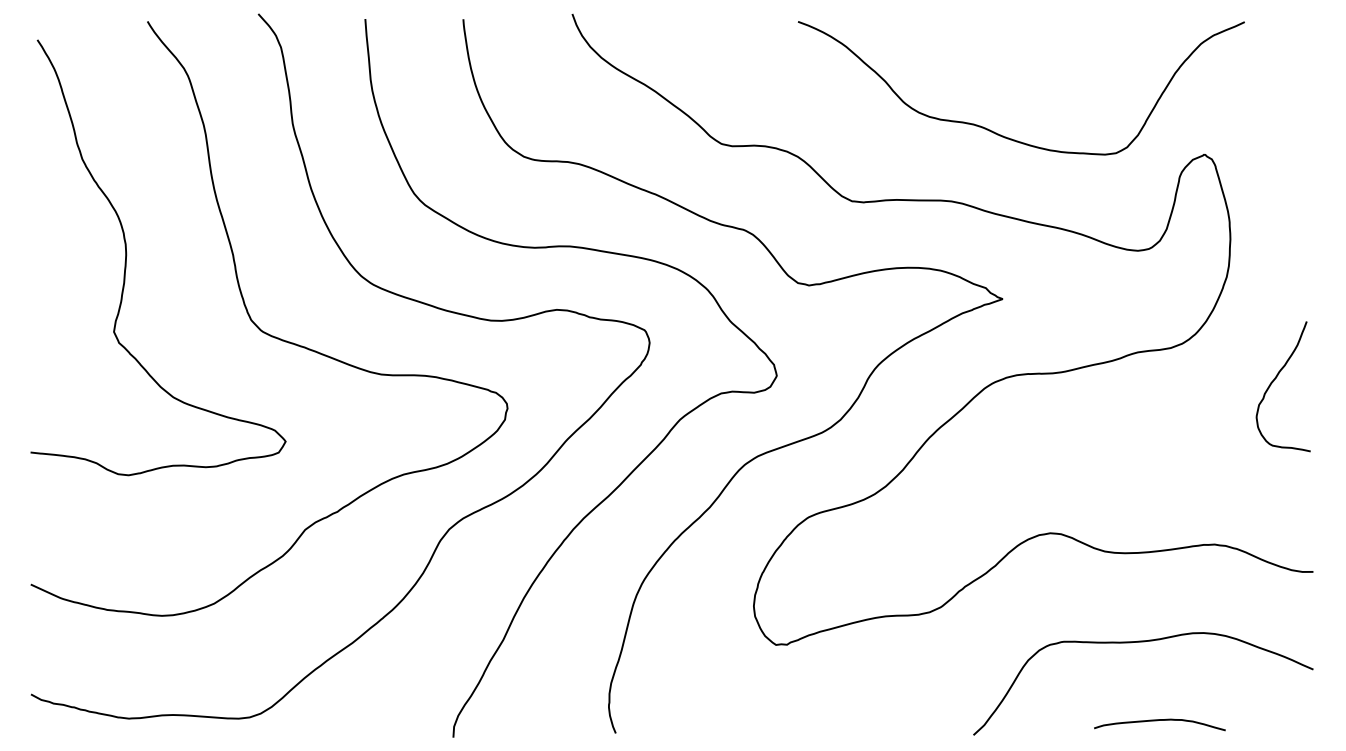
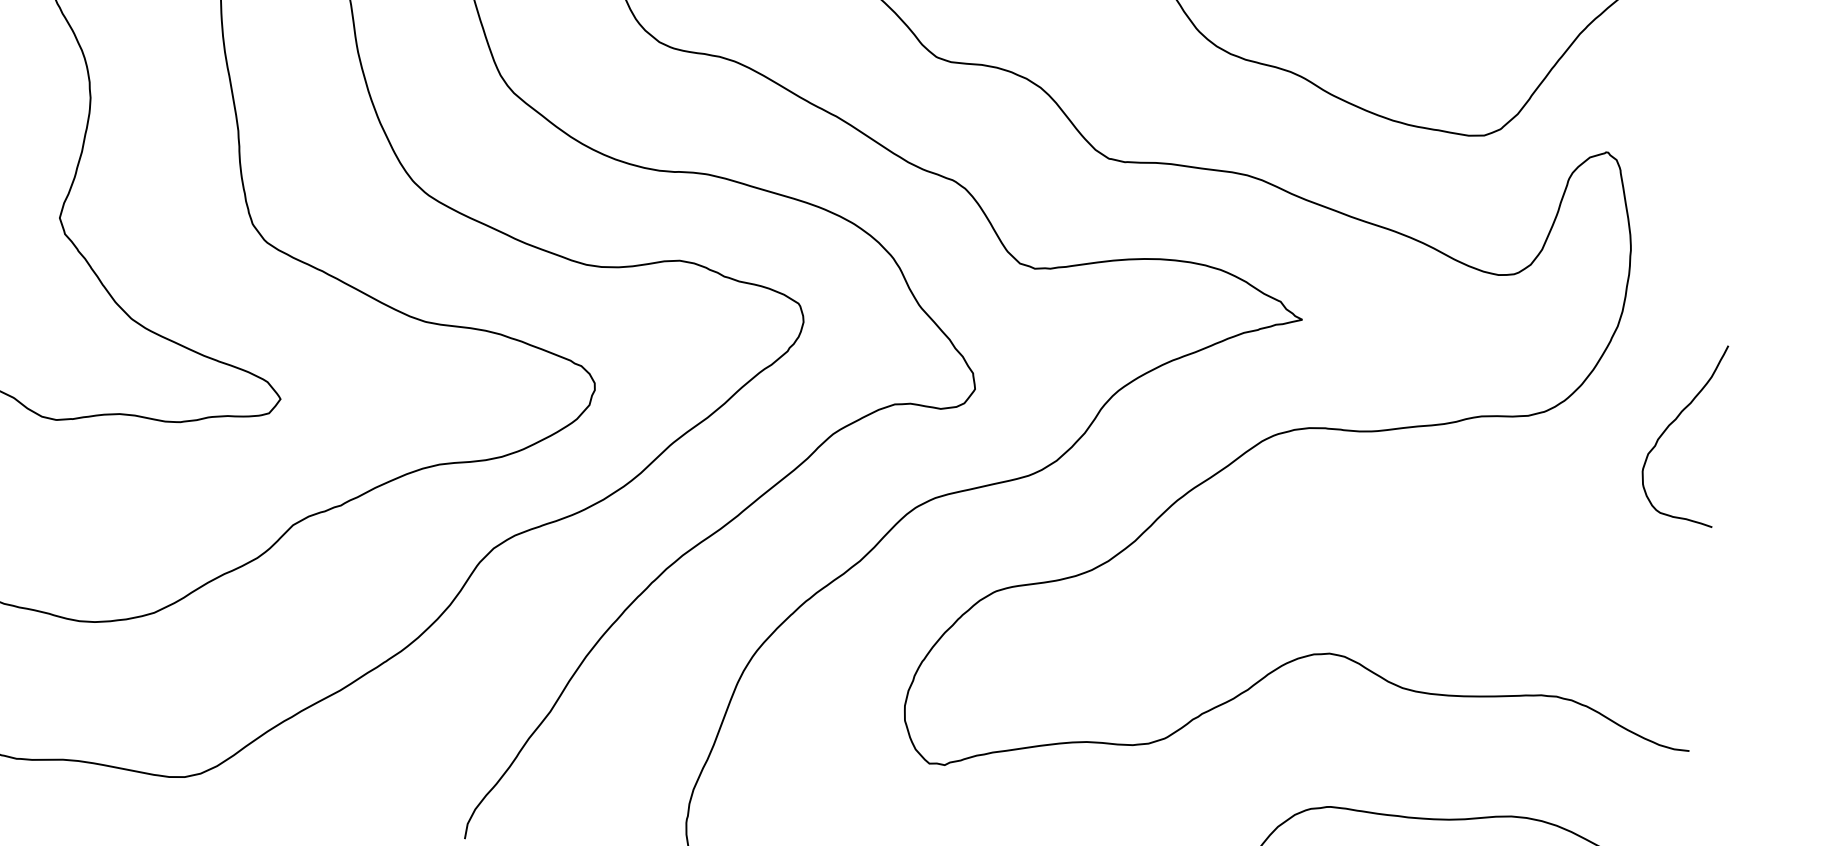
curve: (1273, 382) -> (1671, 425), moved

